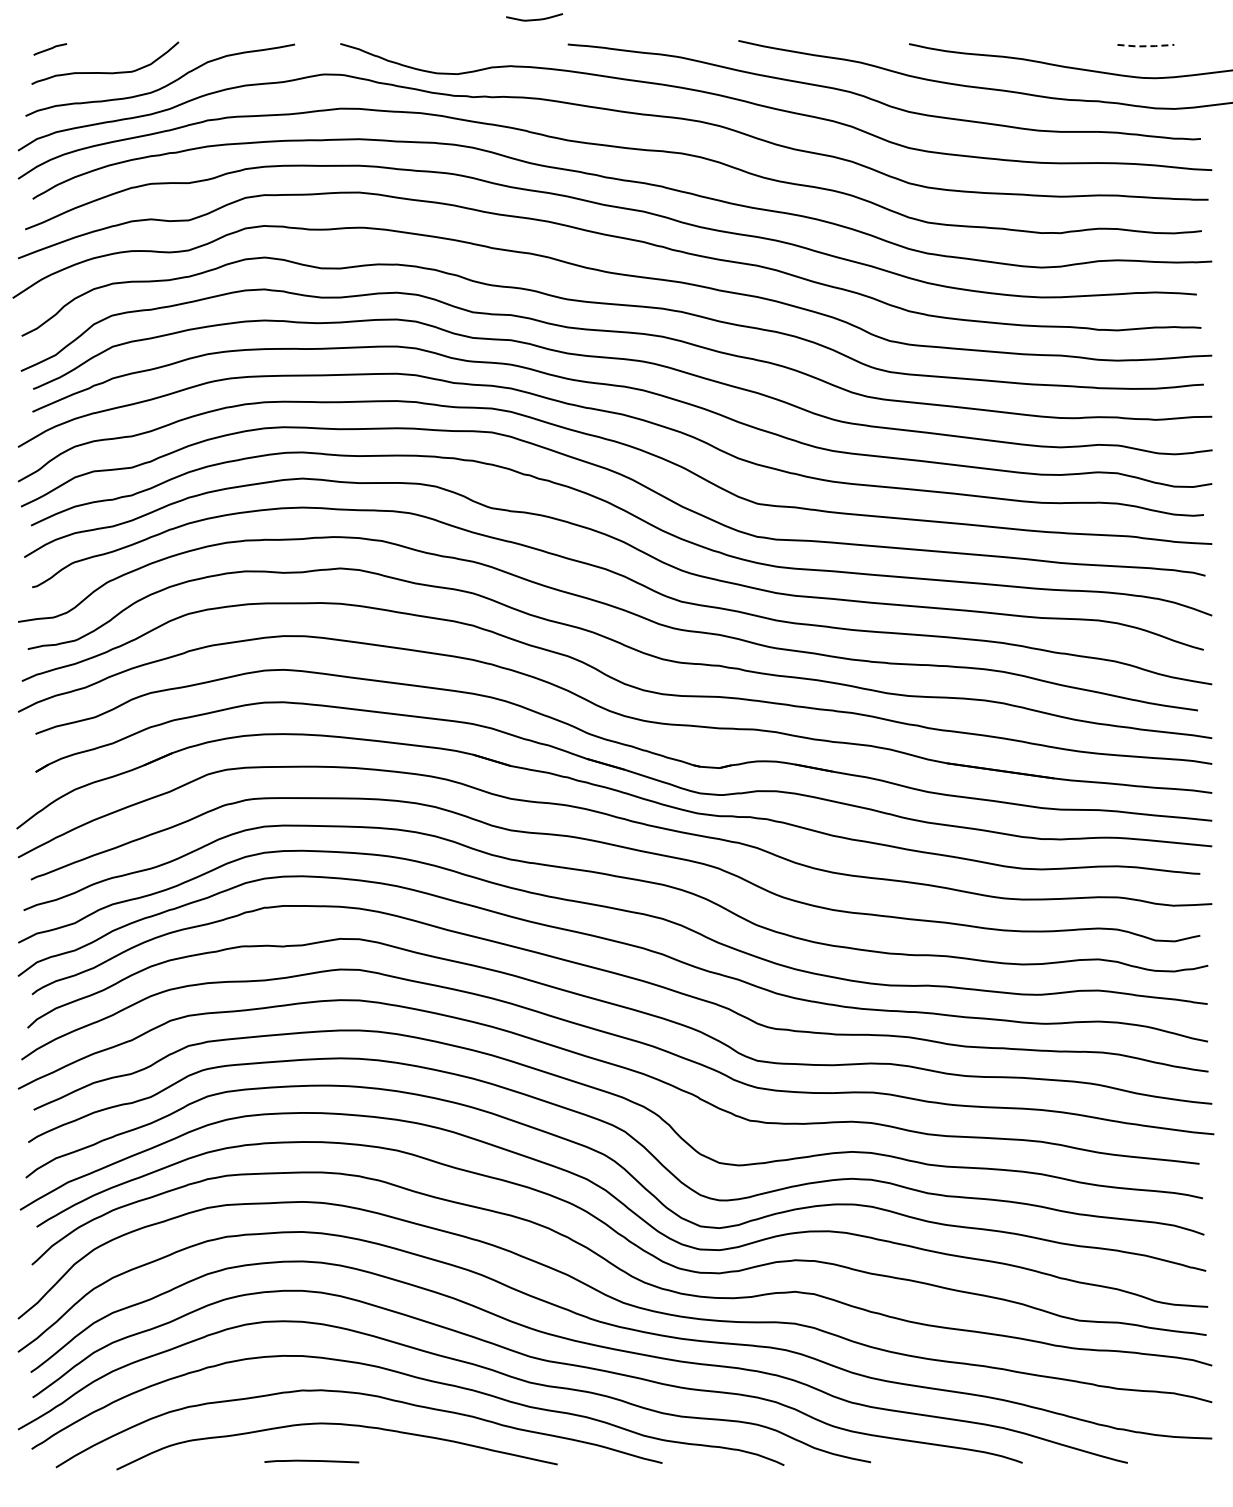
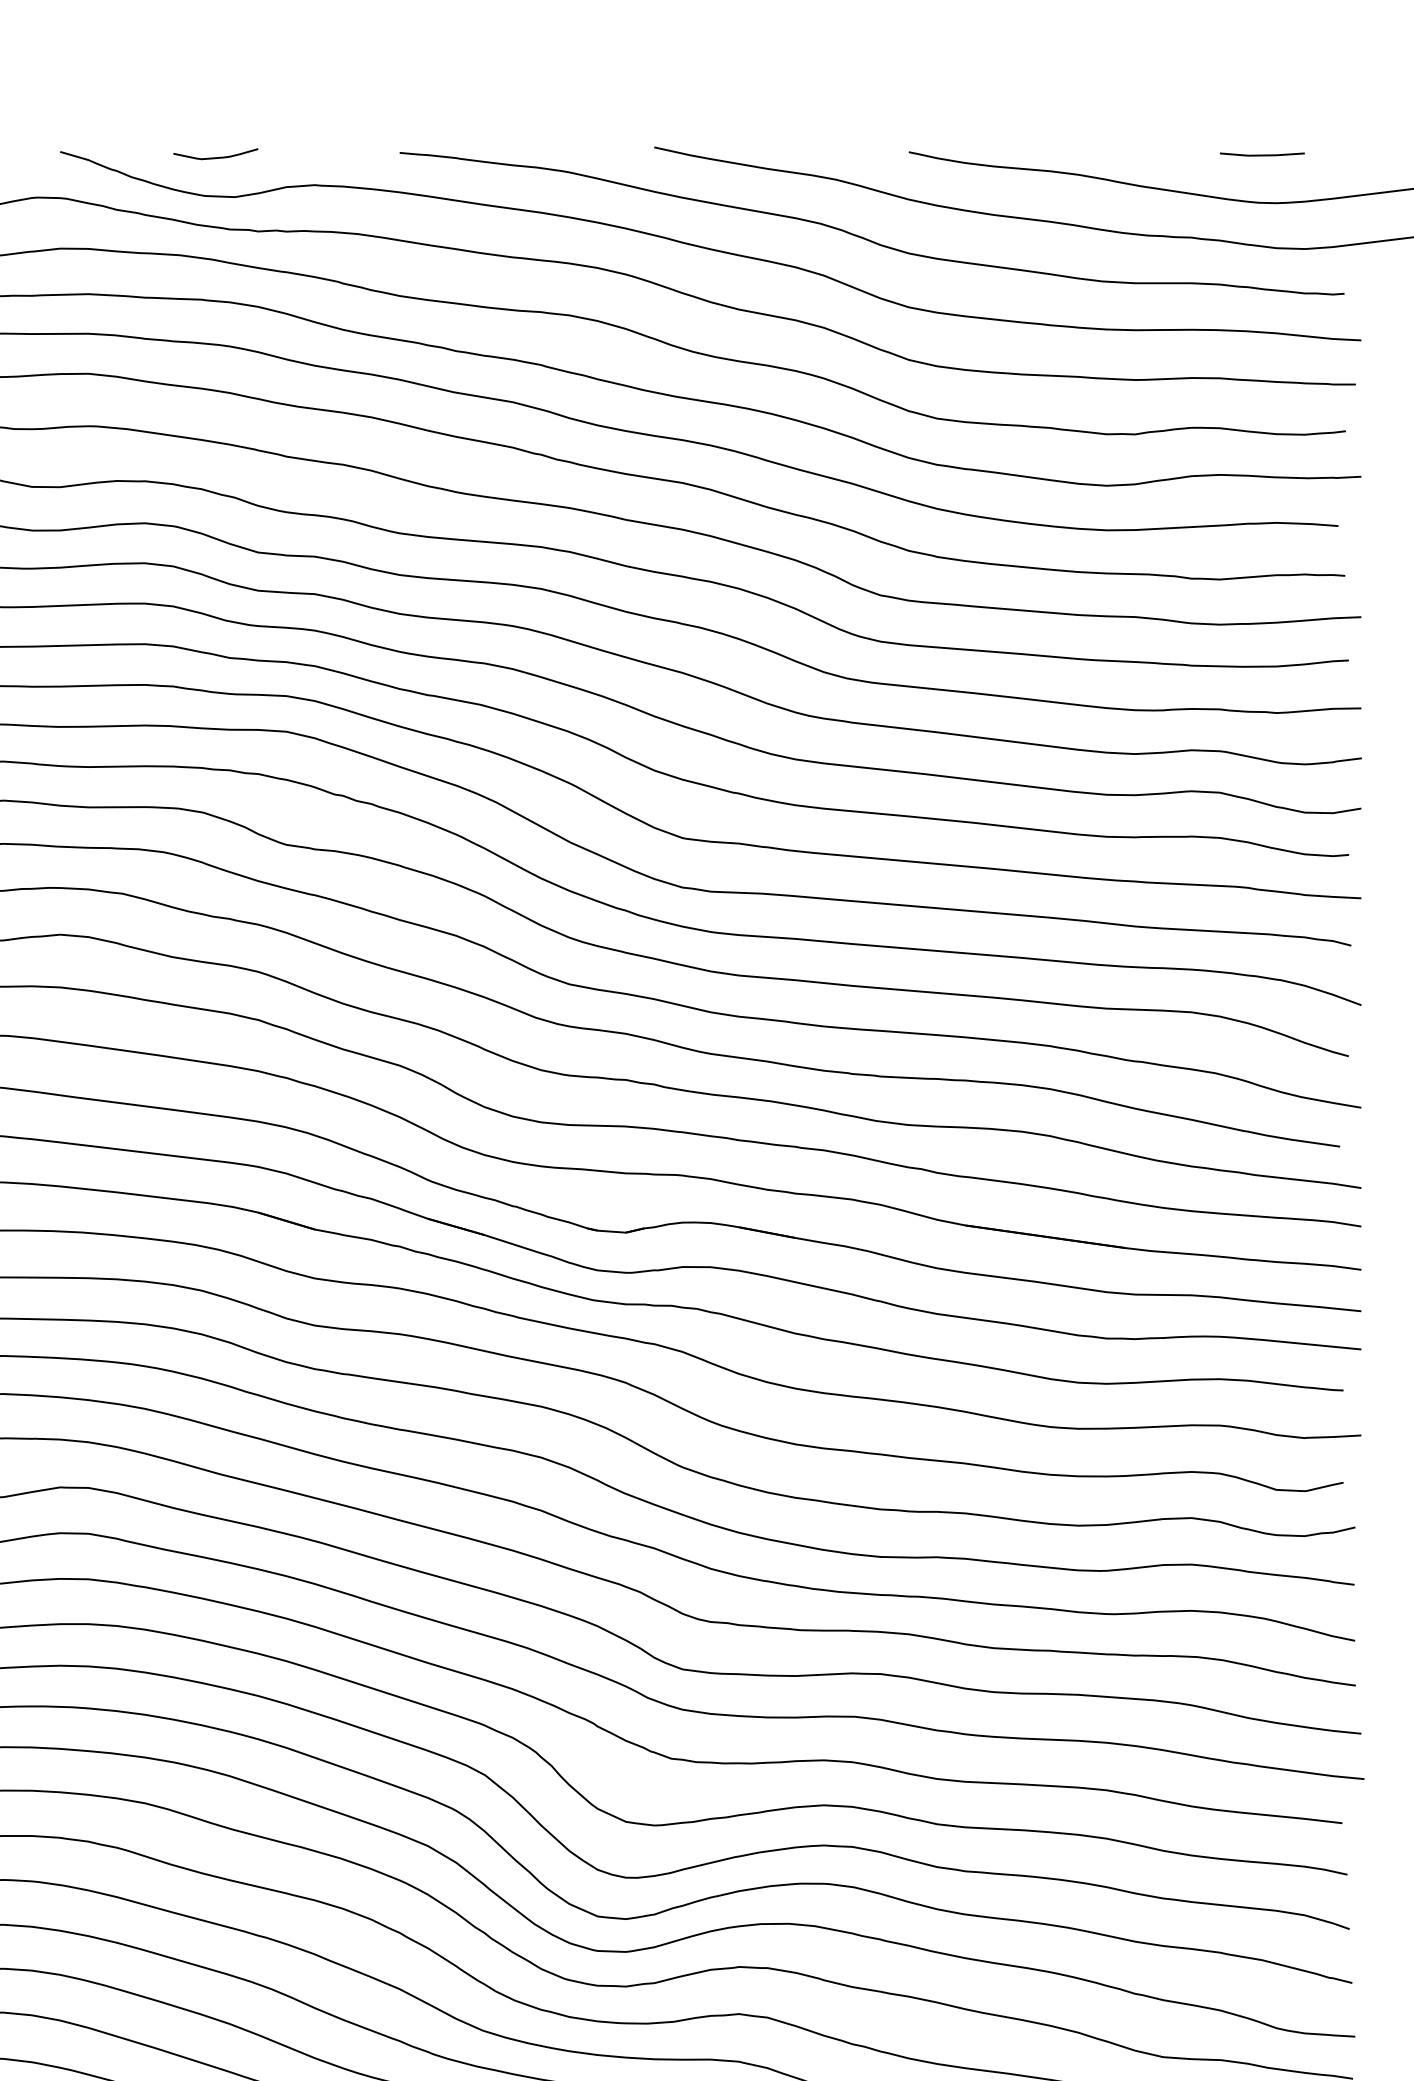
curve: (534, 19) -> (215, 157), moved
line: (1145, 46) -> (1261, 155), dashed -> solid

